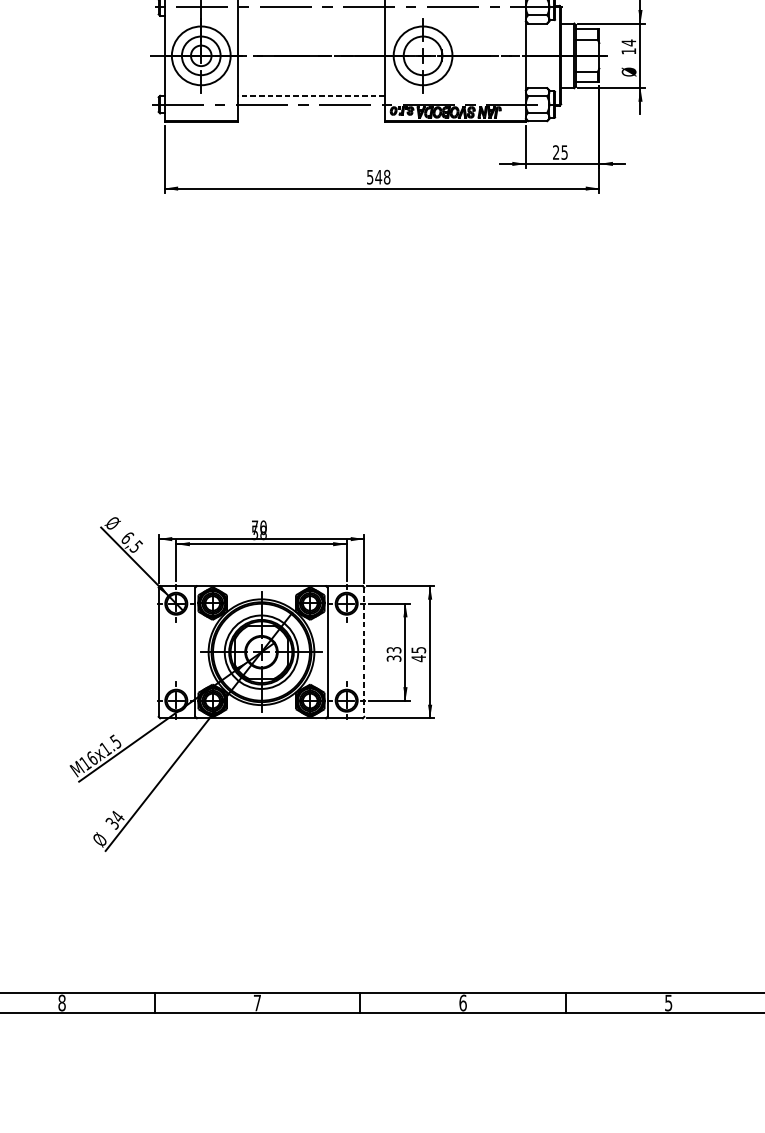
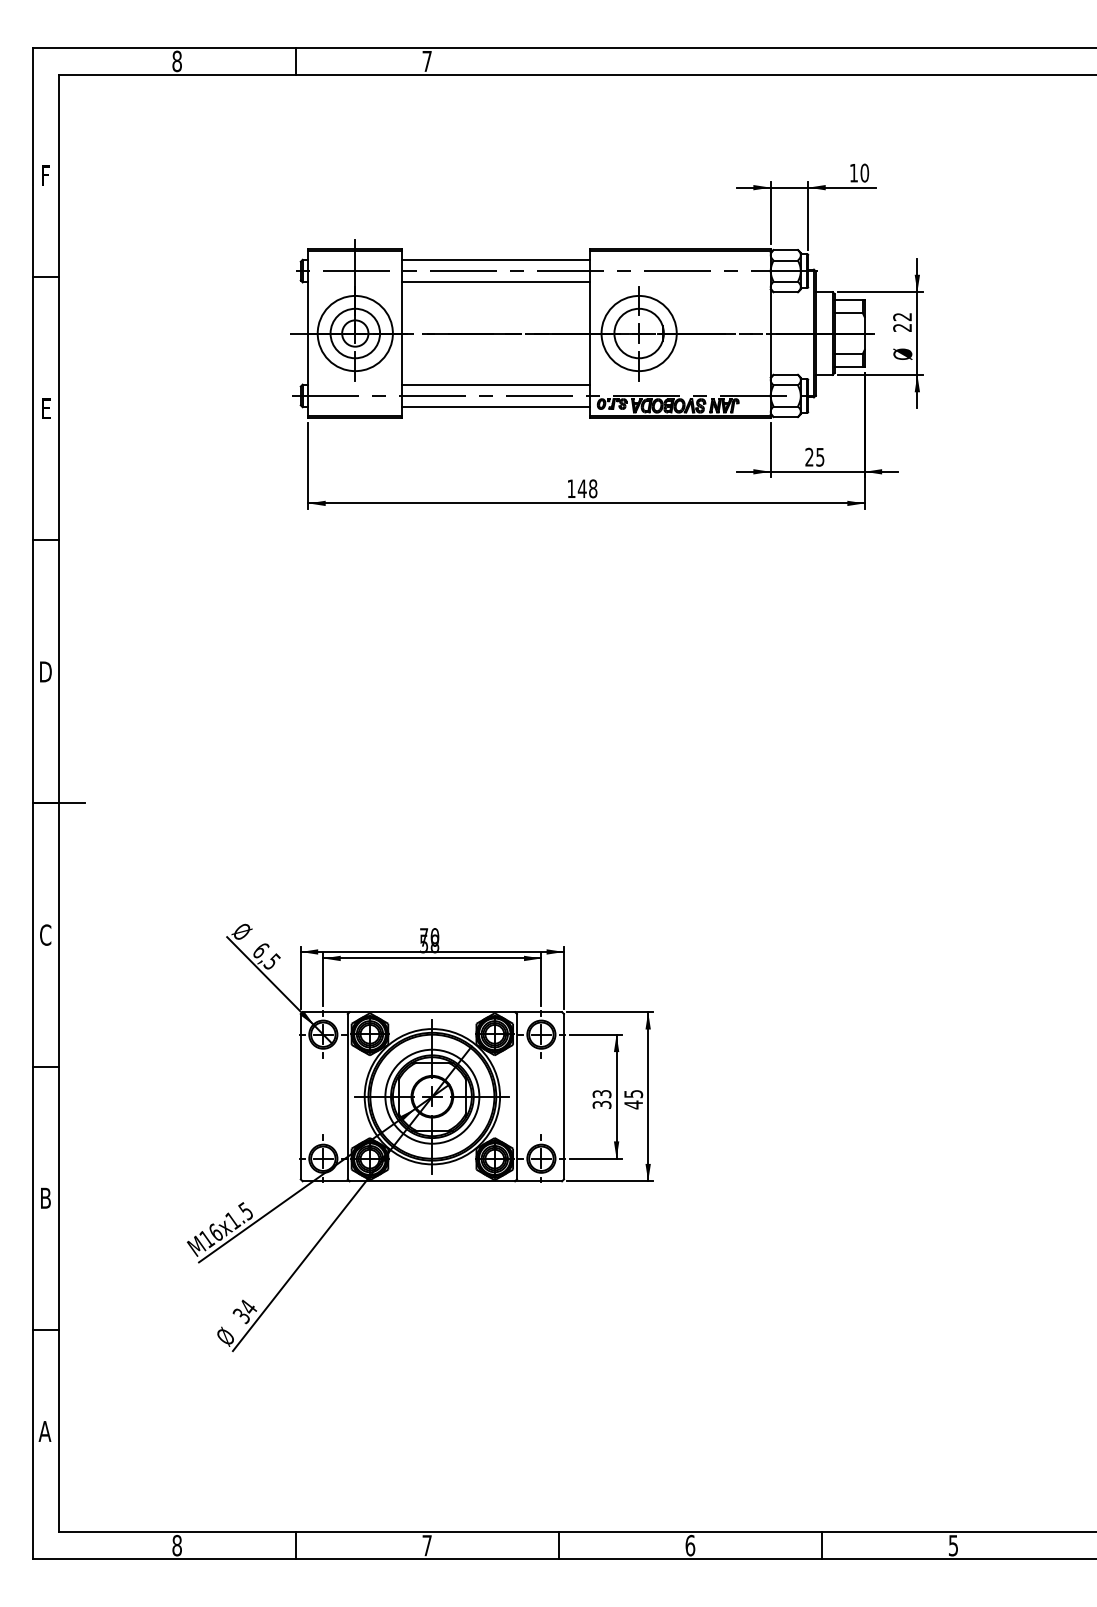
line: (311, 15) -> (496, 282), added
text: (628, 46) -> (902, 321), 14 -> 22
line: (311, 95) -> (496, 384), dashed -> solid
line: (311, 113) -> (496, 407), added
text: (370, 176) -> (571, 488), 548 -> 148
line: (363, 652) -> (563, 1096), dashed -> solid

